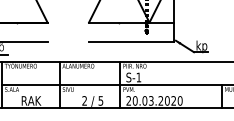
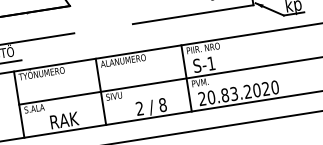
text: (100, 100) -> (162, 104), 5 -> 8
text: (144, 100) -> (224, 94), 20.03.2020 -> 20.83.2020

